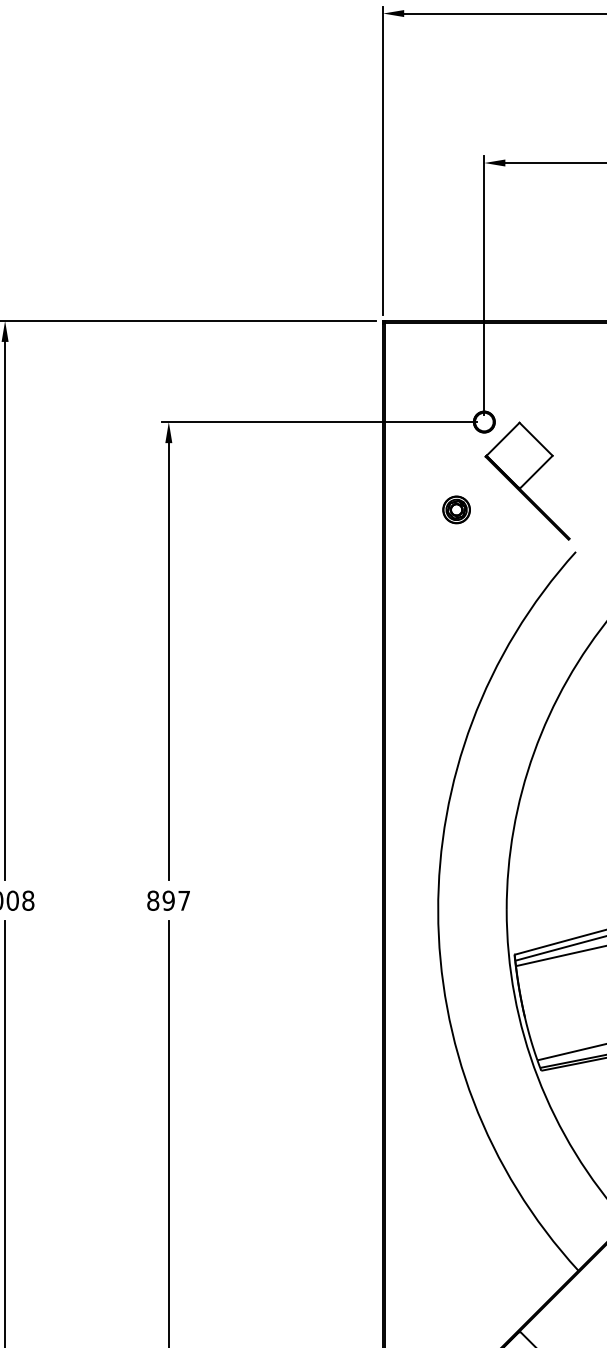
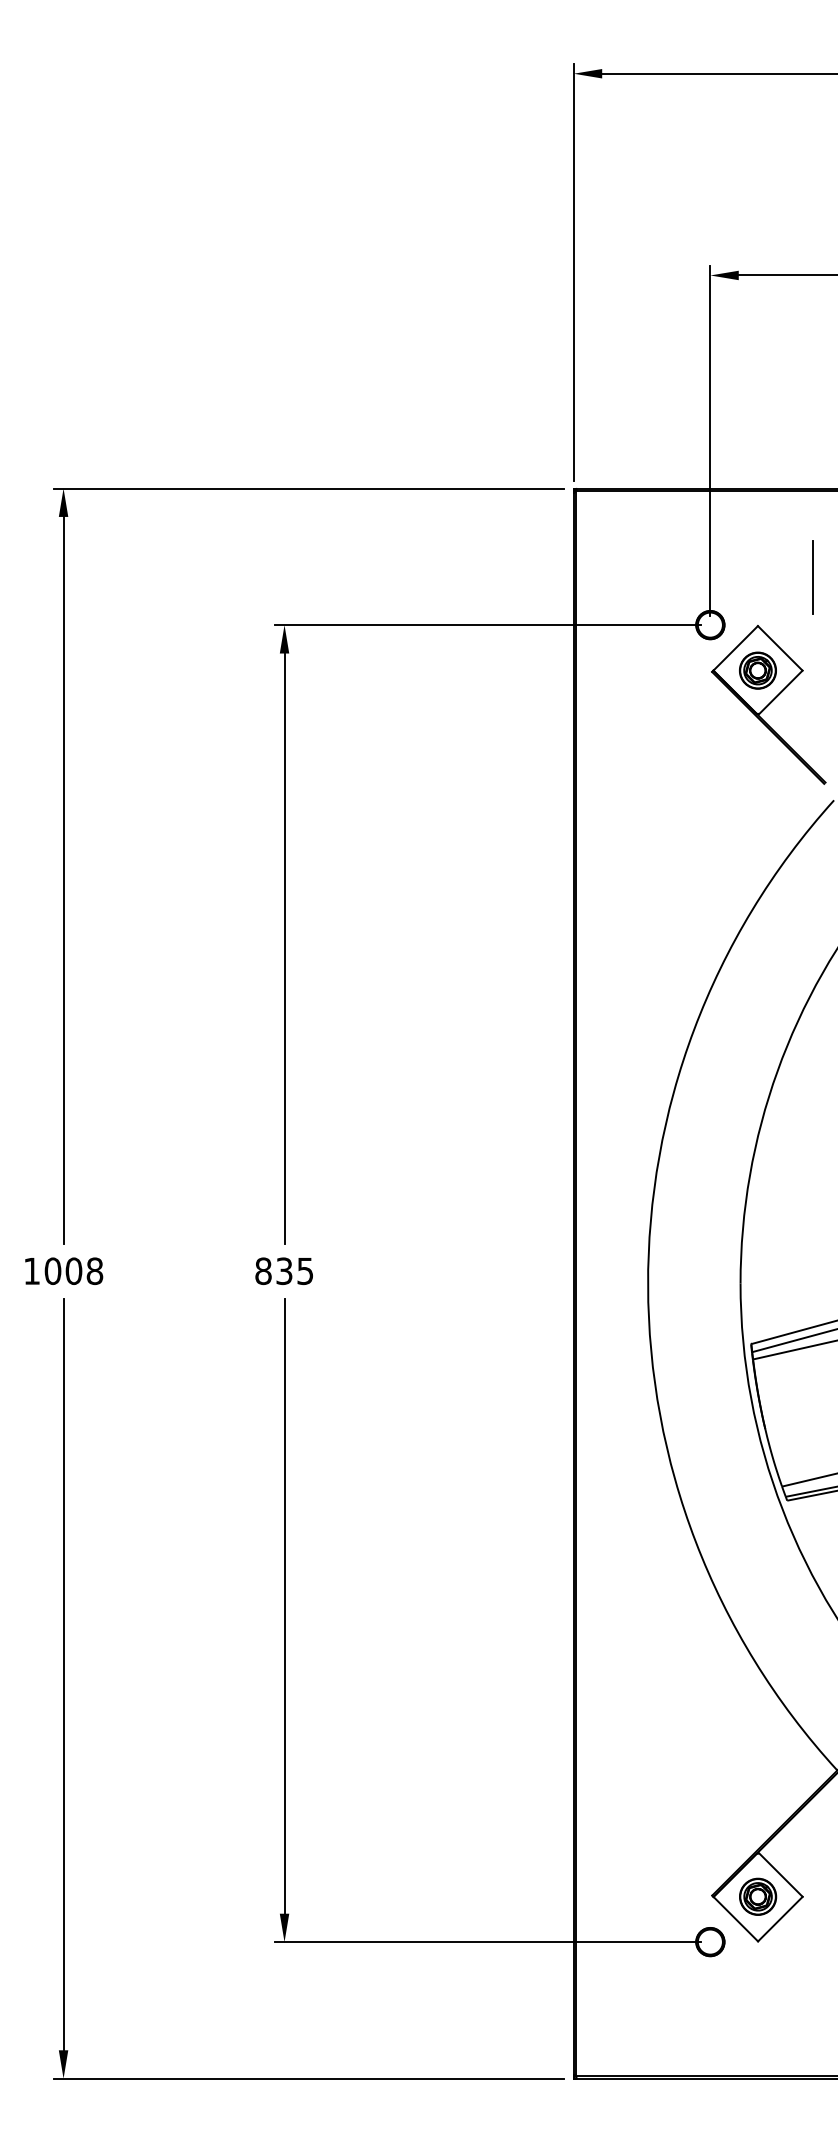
line: (559, 386) -> (812, 577), added
part: (456, 509) -> (757, 670), moved
text: (176, 900) -> (294, 1271), 897 -> 835

